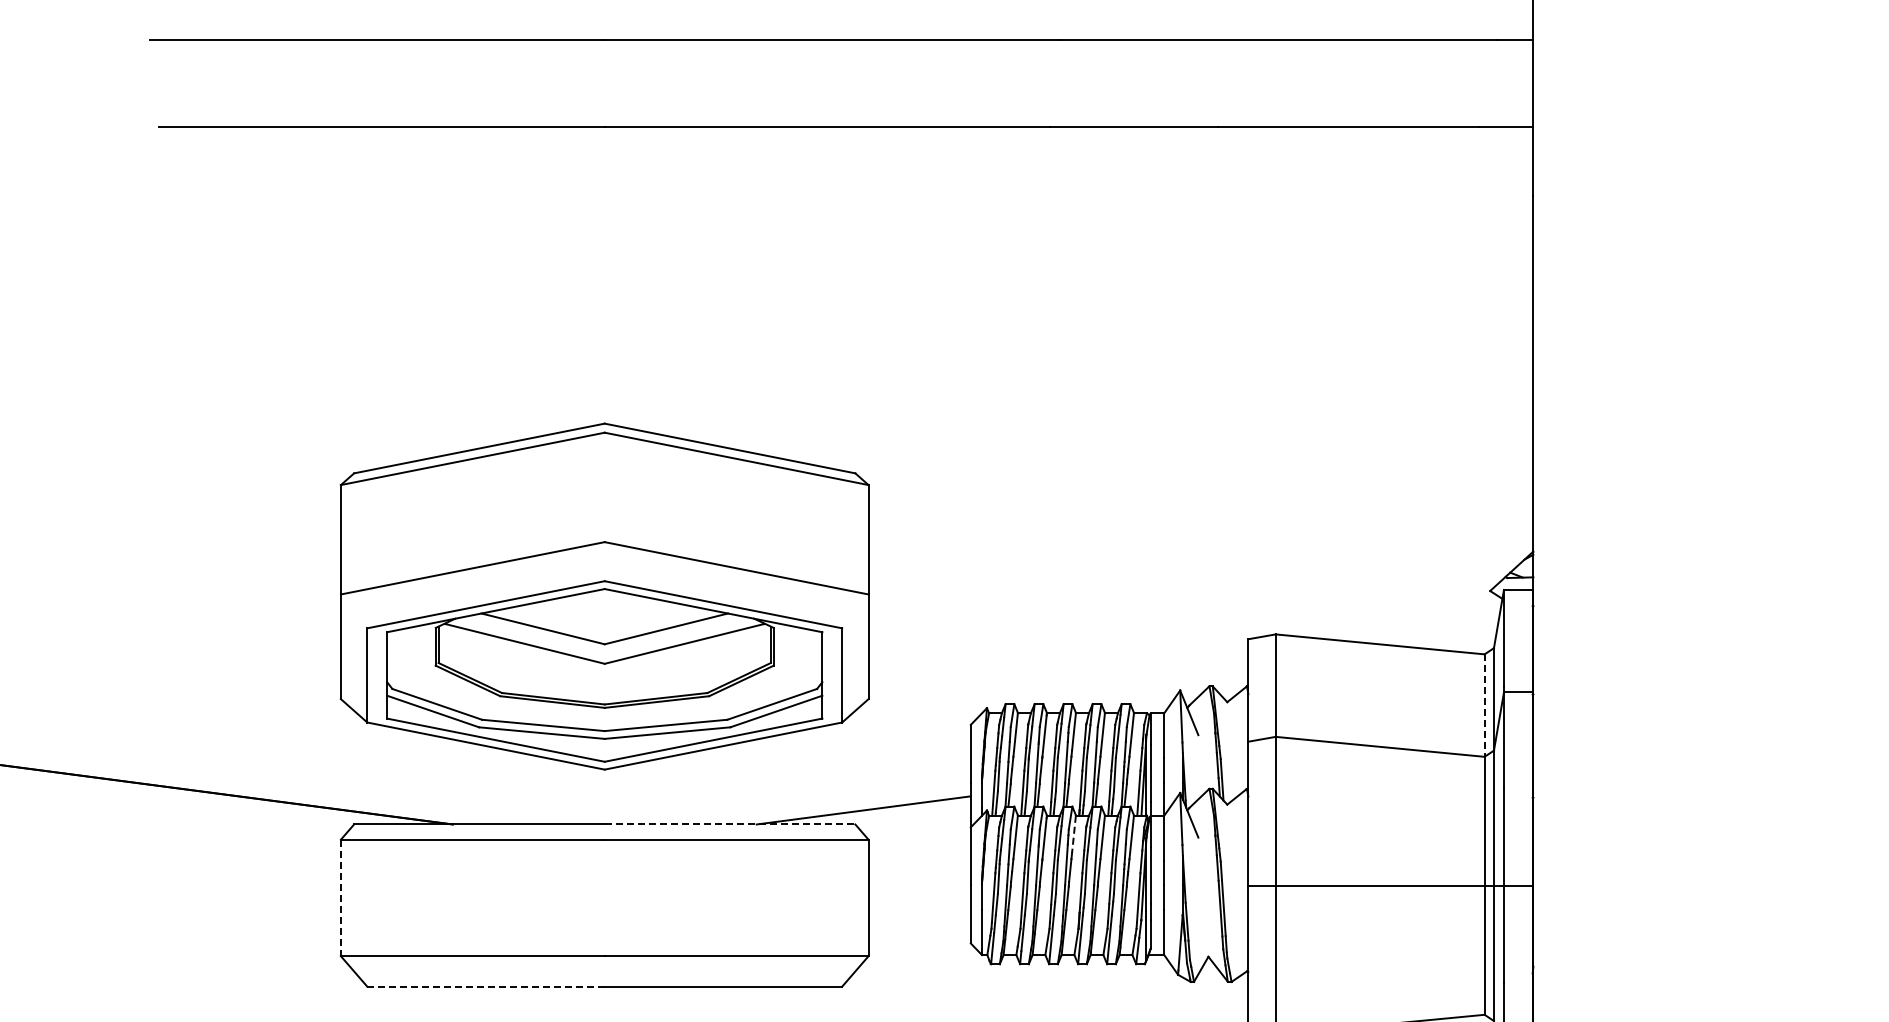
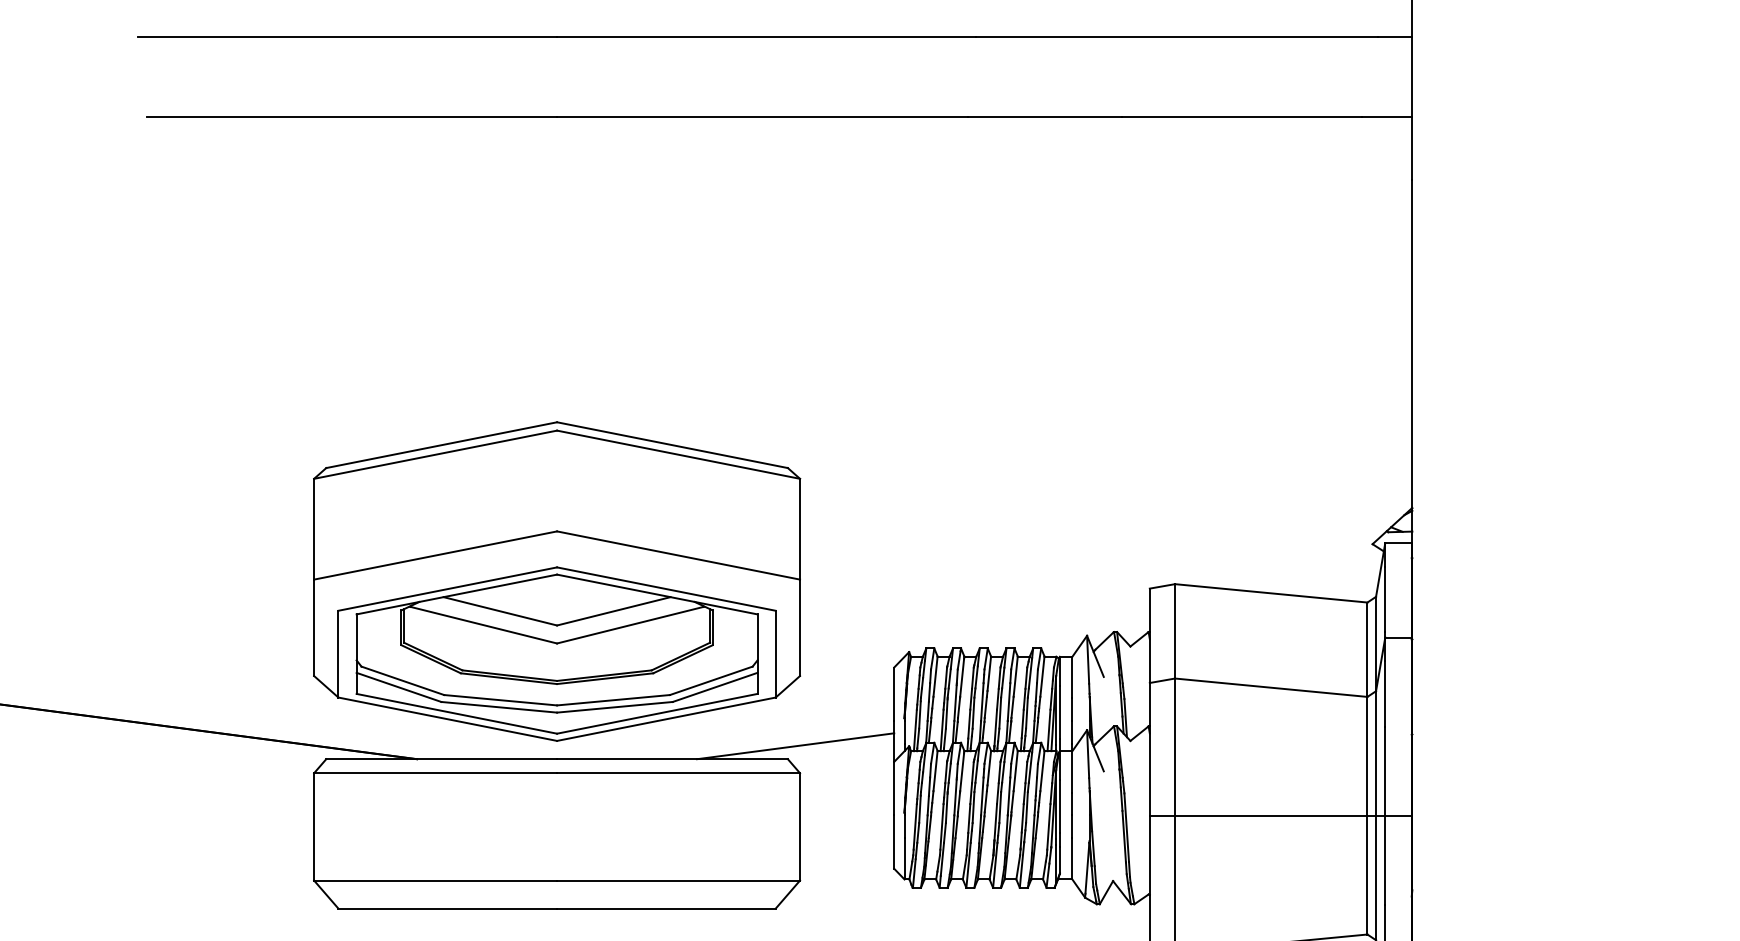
part: (604, 596) -> (556, 581), moved
line: (1484, 706) -> (1367, 650), dashed -> solid
line: (730, 824) -> (672, 759), dashed -> solid
line: (1073, 834) -> (988, 768), dashed -> solid
line: (340, 898) -> (313, 827), dashed -> solid
line: (486, 986) -> (448, 908), dashed -> solid

